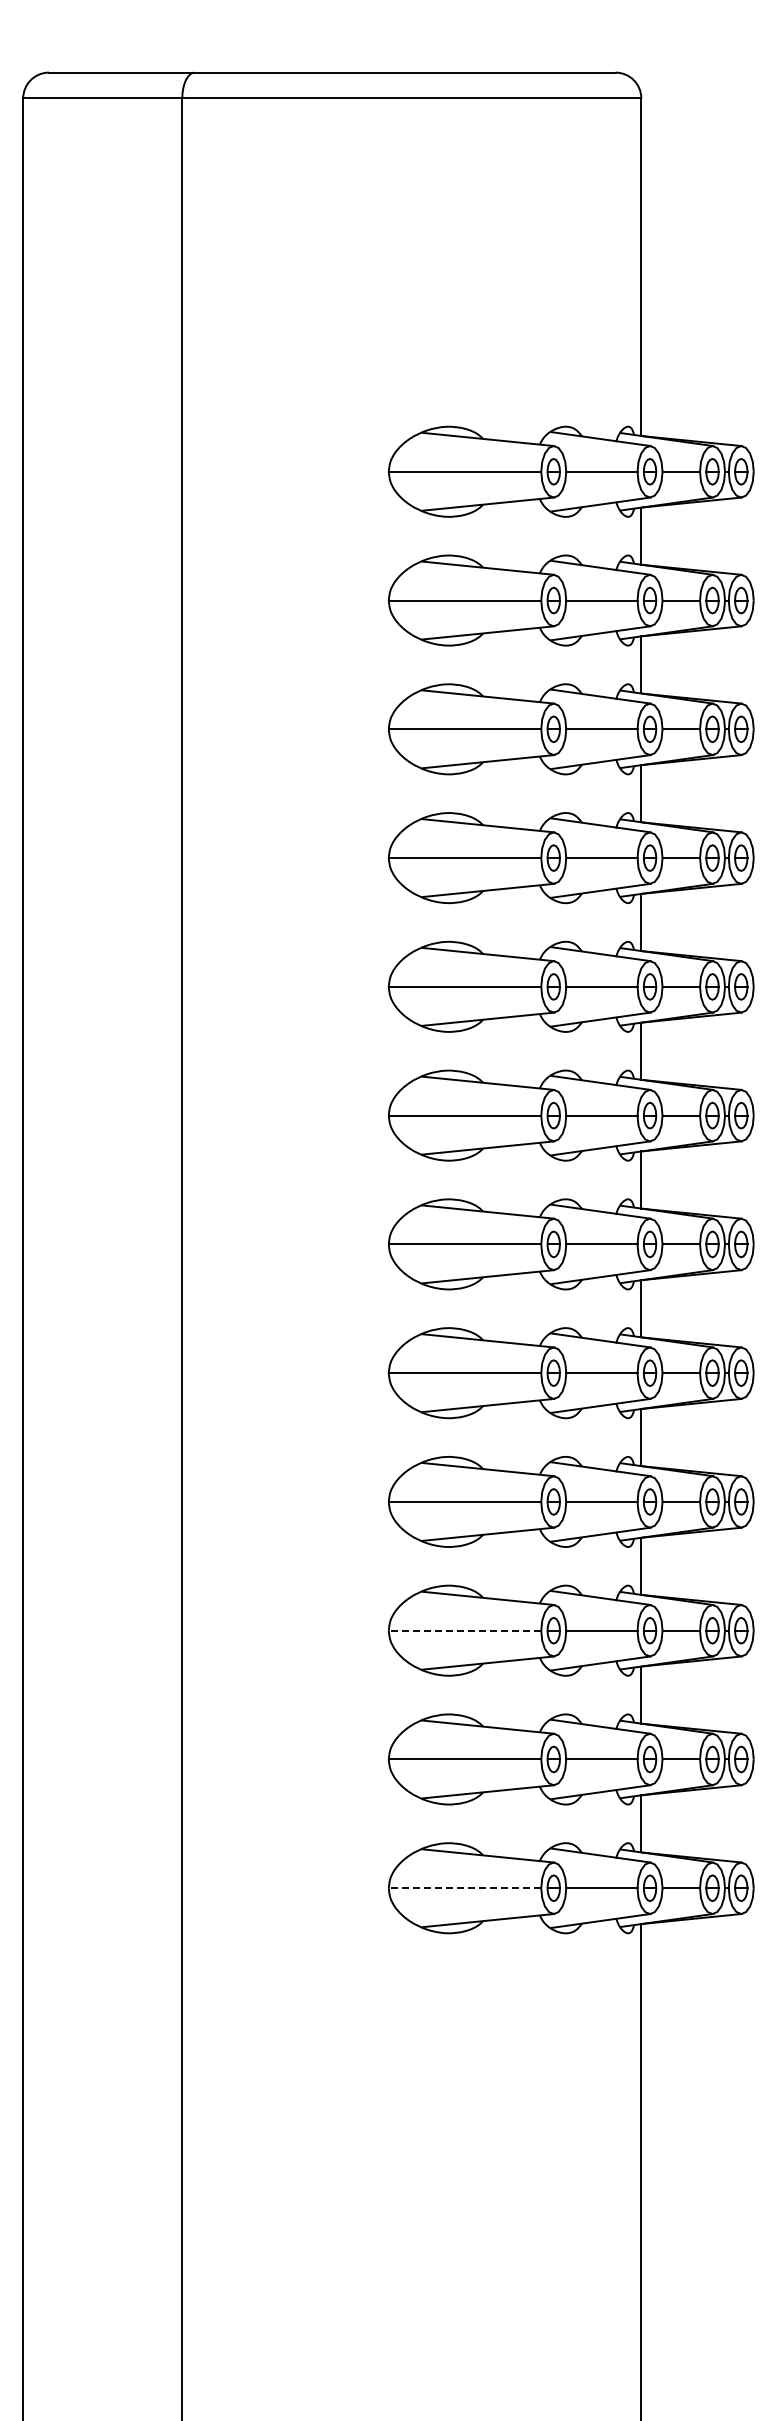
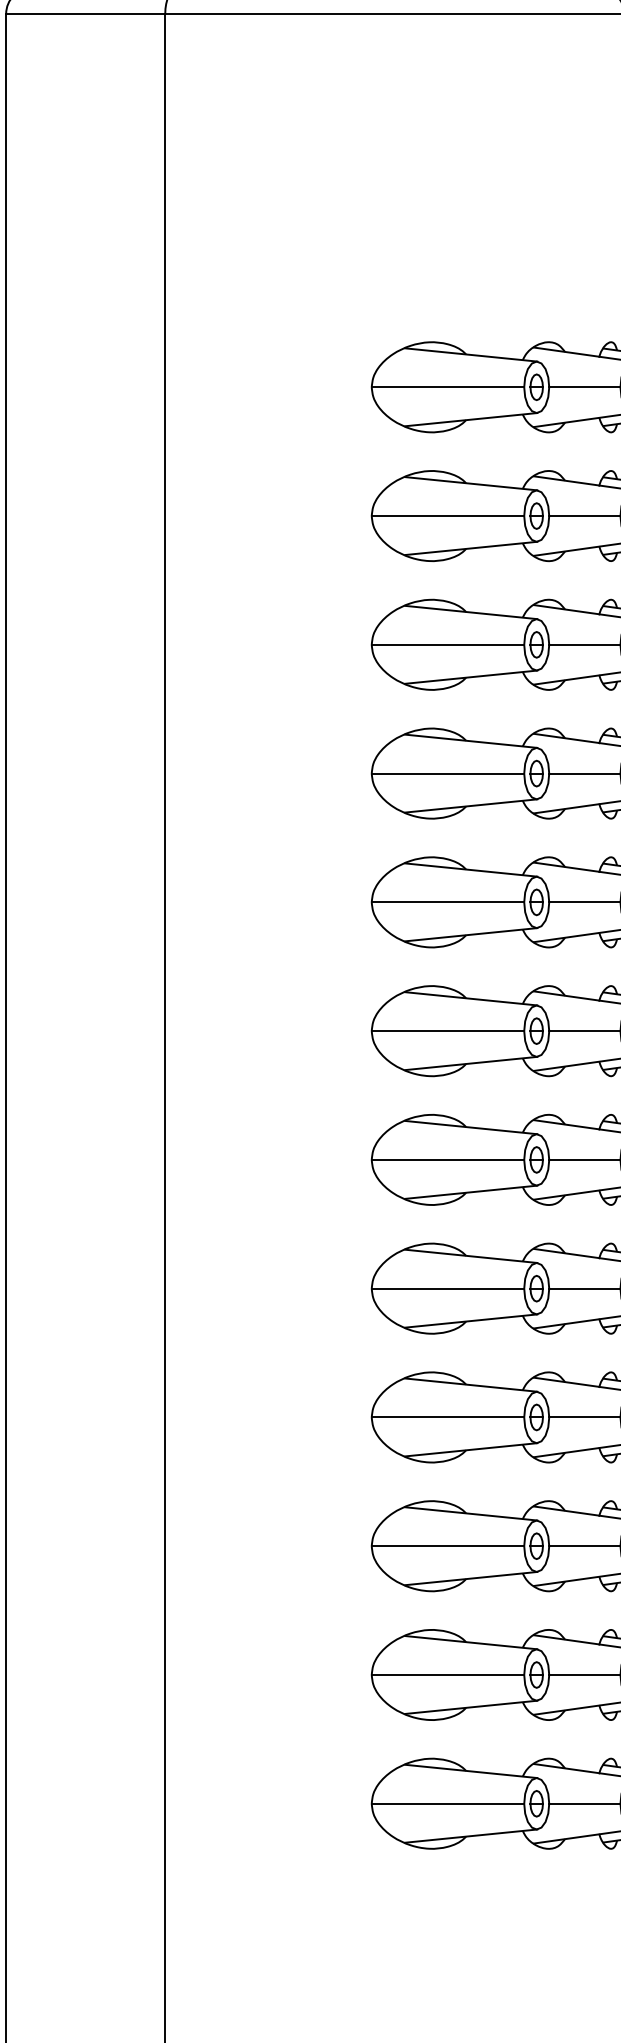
line: (464, 1630) -> (447, 1546), dashed -> solid
line: (464, 1888) -> (447, 1804), dashed -> solid

